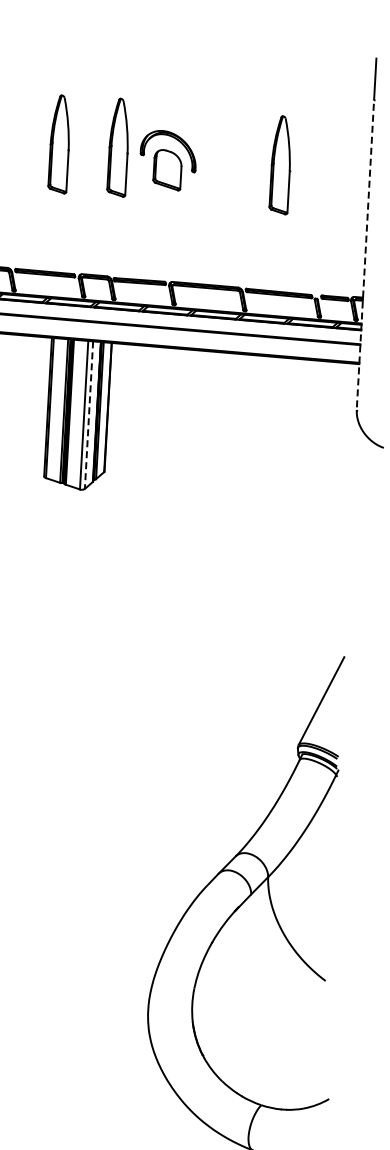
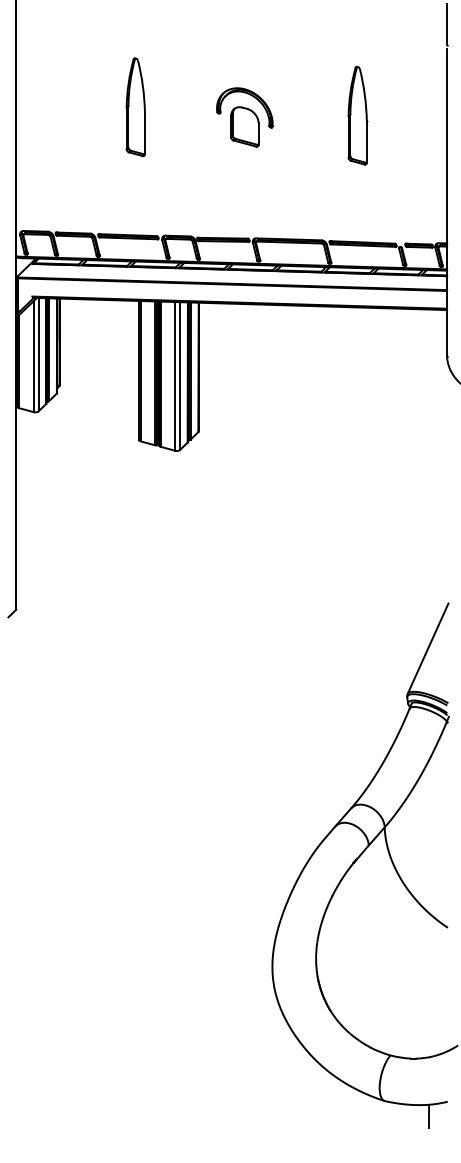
part: (118, 147) -> (194, 107), removed
line: (365, 257) -> (447, 203), dashed -> solid
line: (89, 415) -> (180, 376), dashed -> solid

